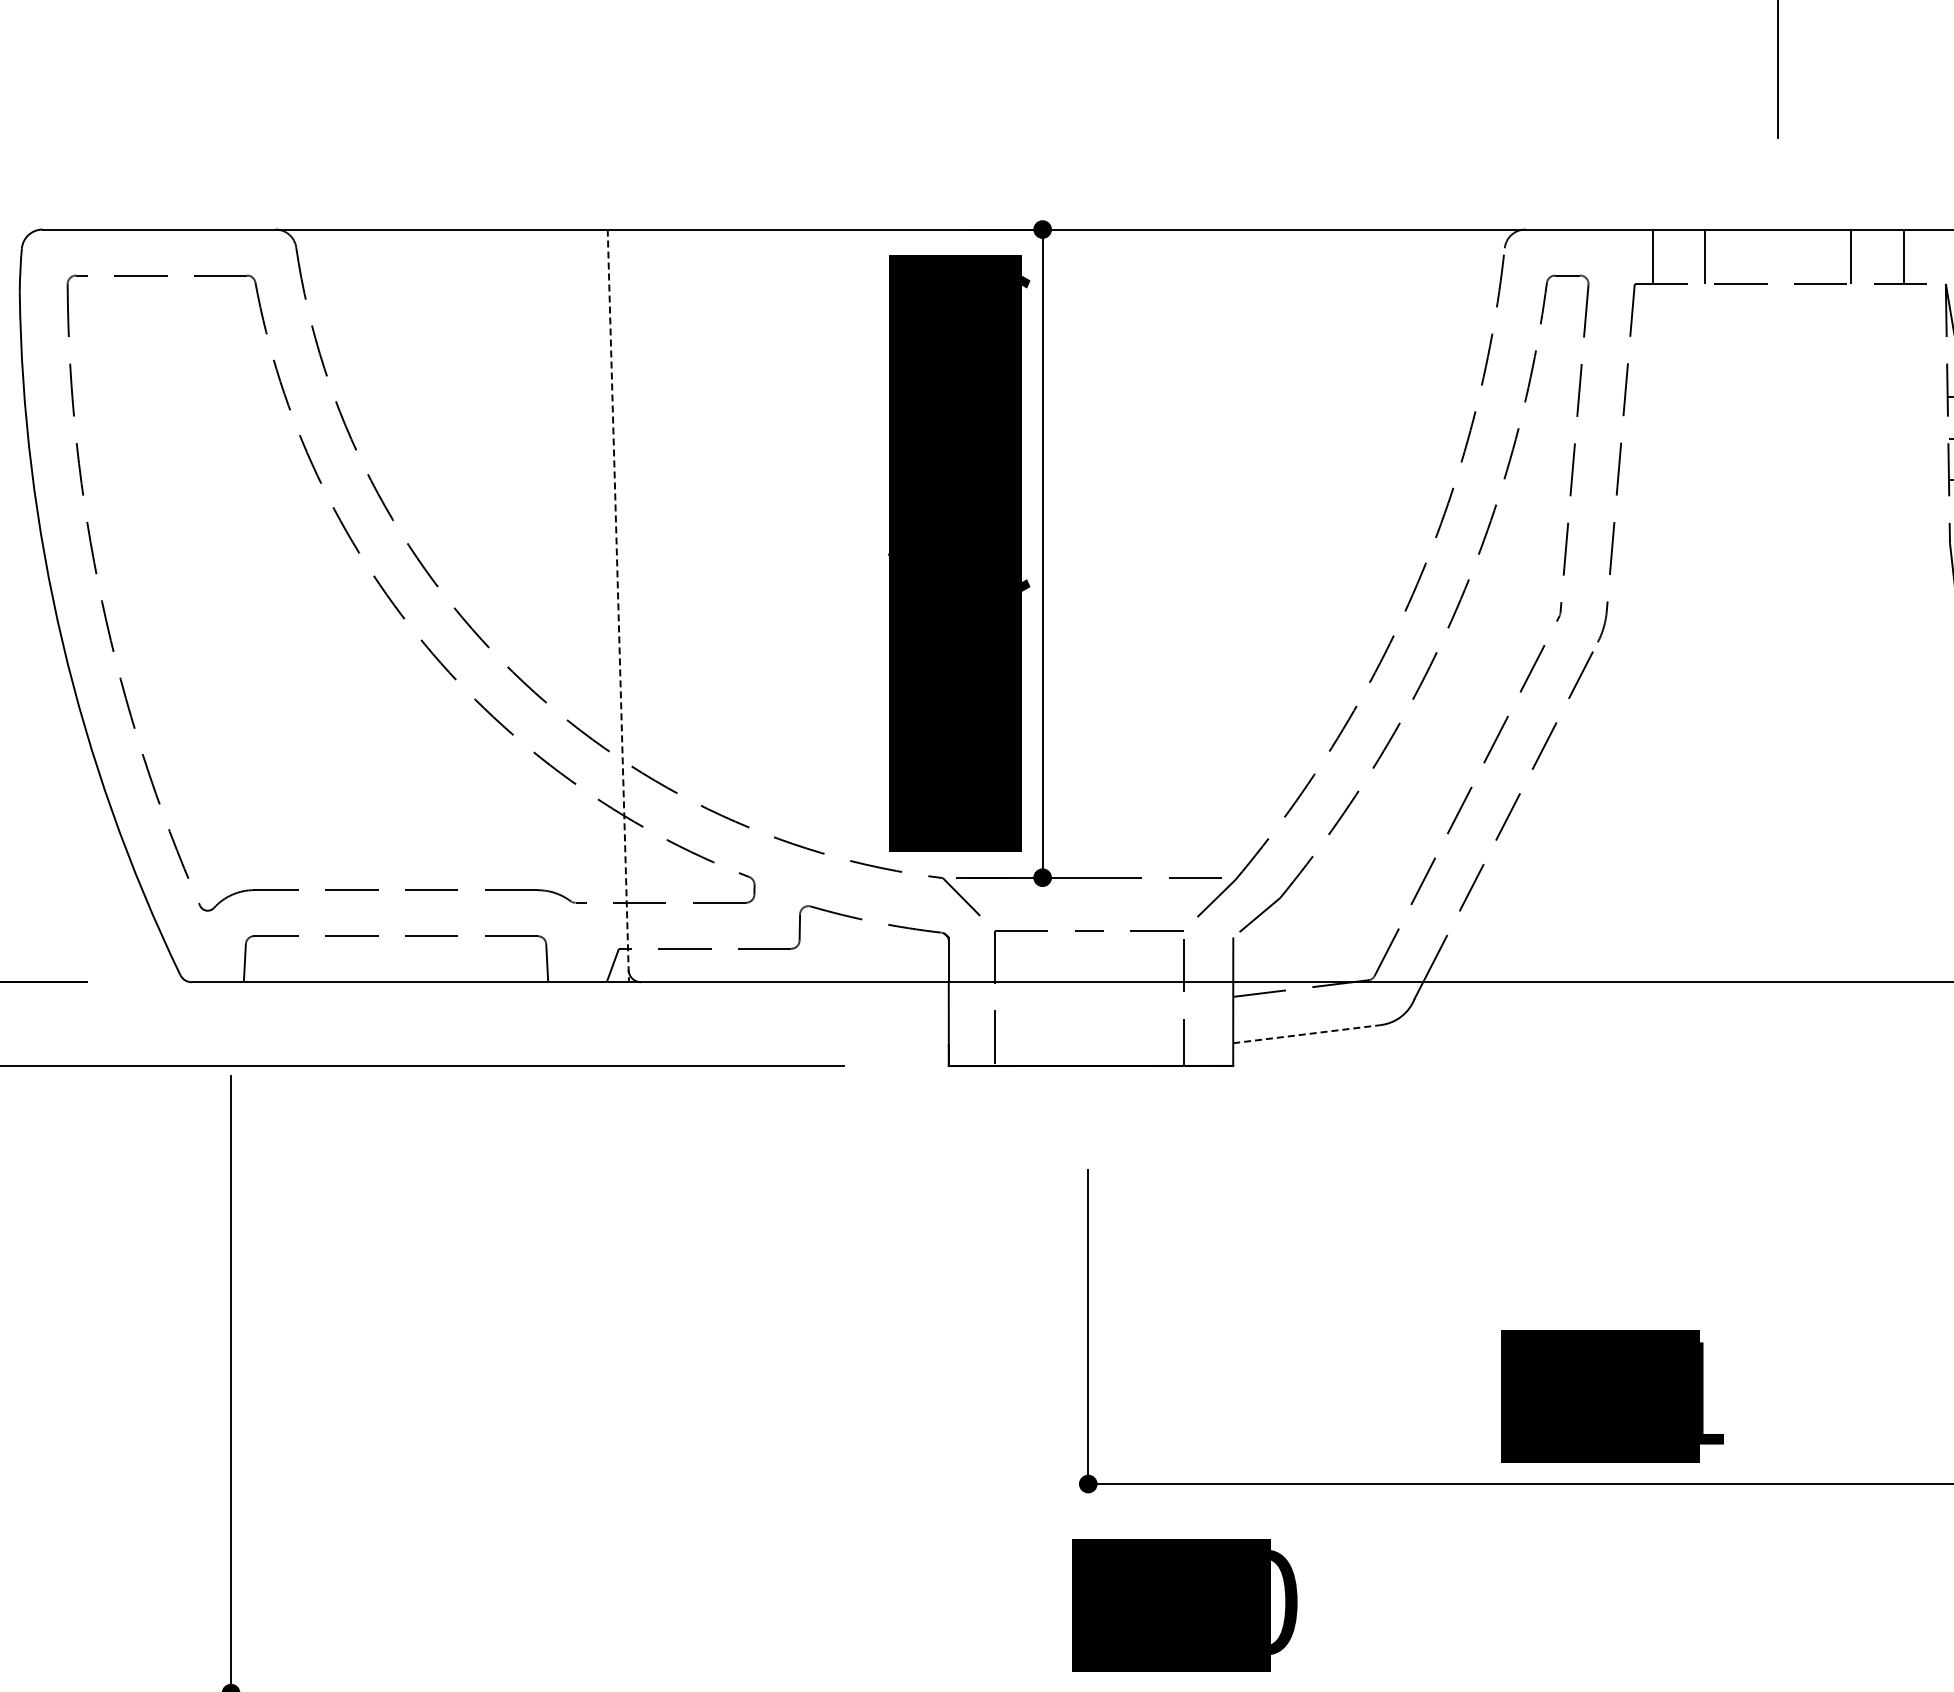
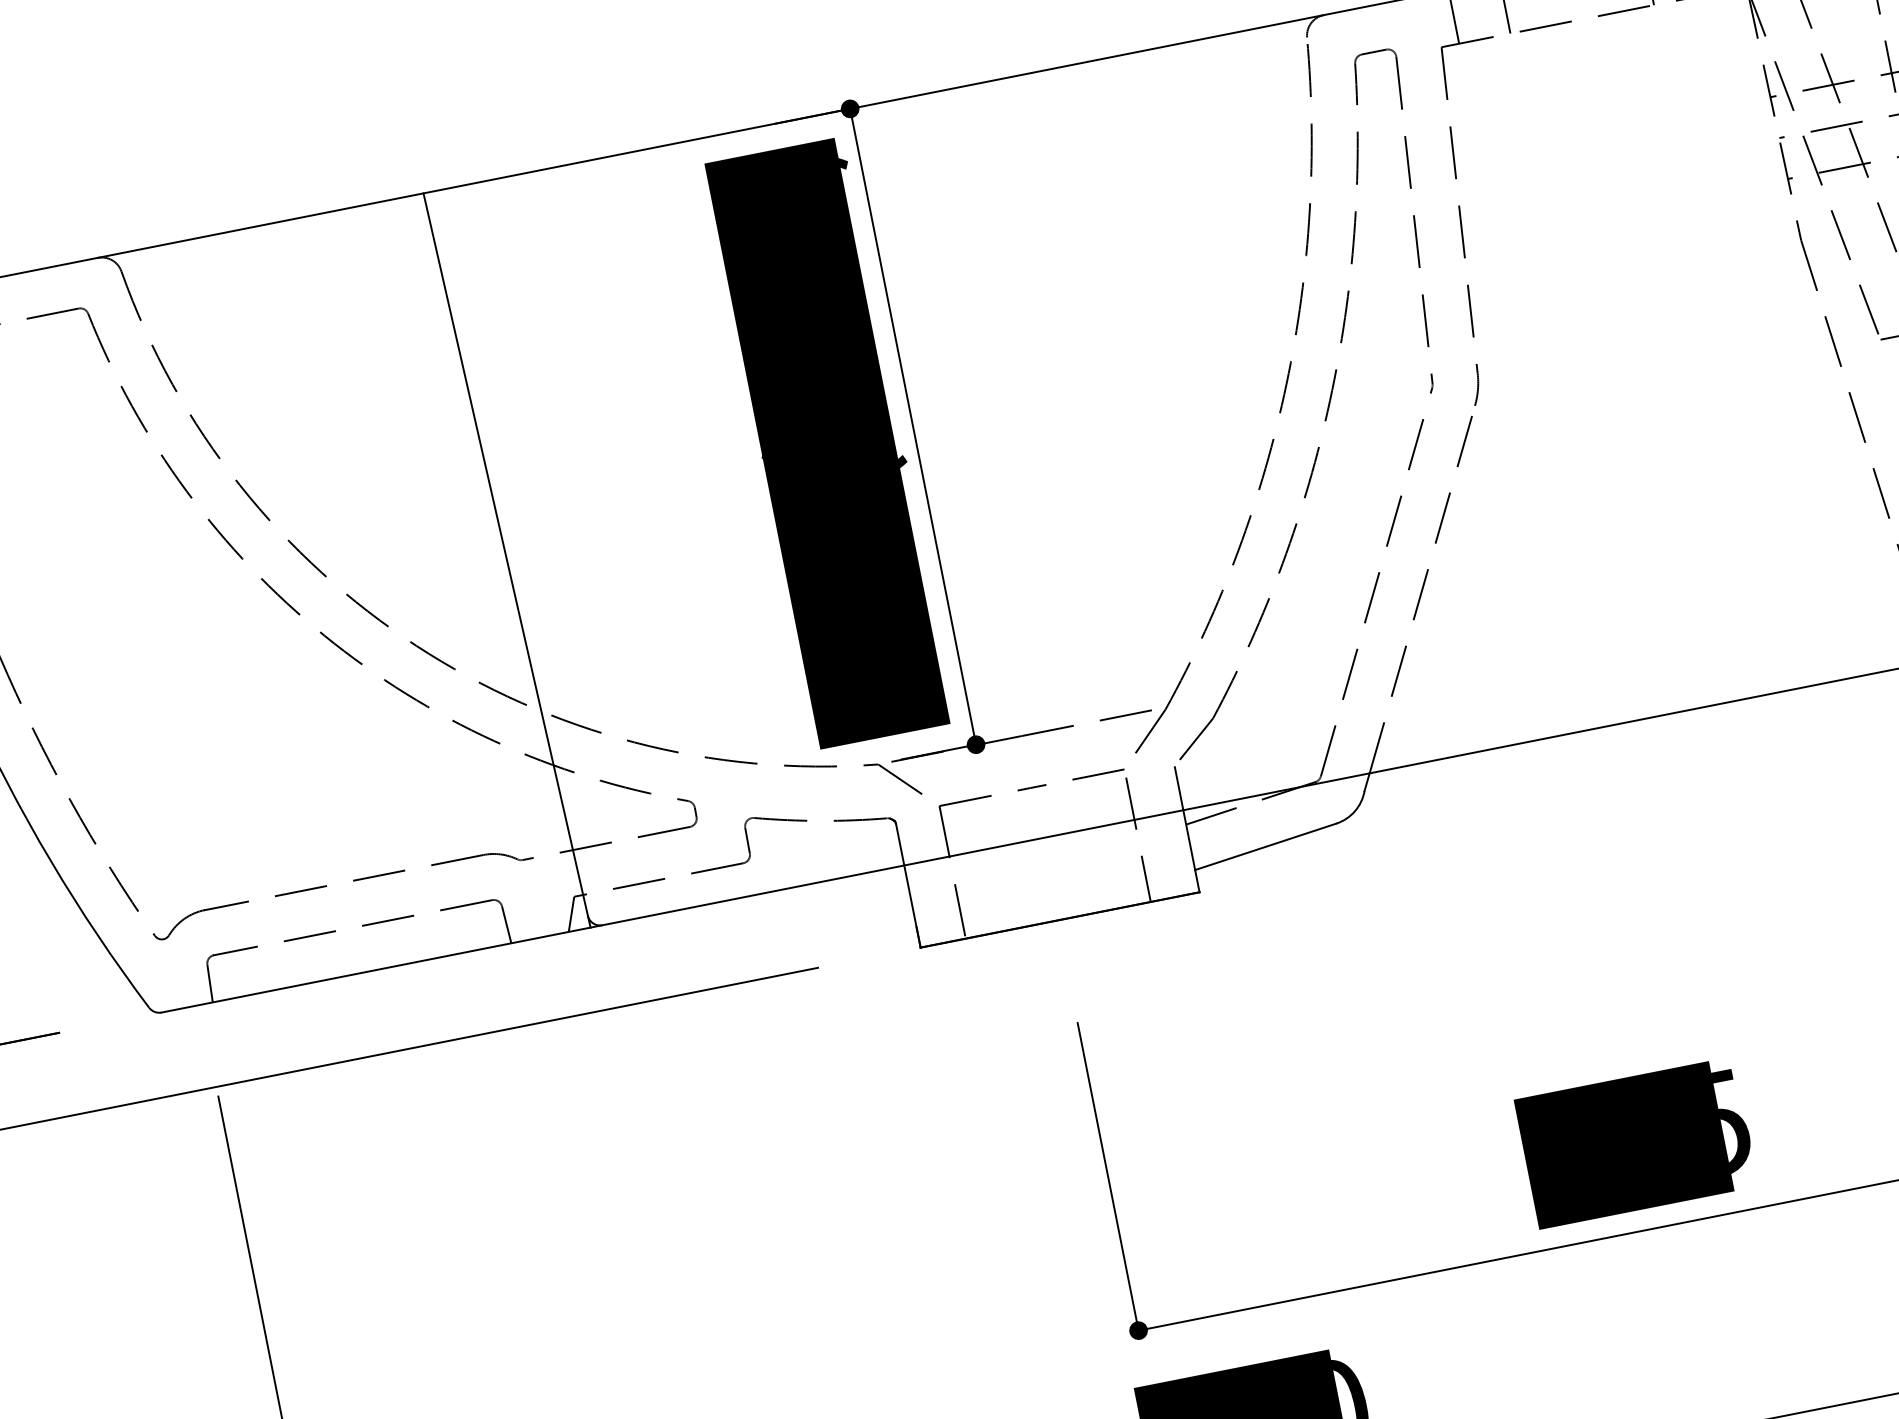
line: (618, 606) -> (507, 561), dashed -> solid
line: (1307, 1034) -> (1266, 847), dashed -> solid
text: (1712, 1393) -> (1733, 1120), 211 -> 245

